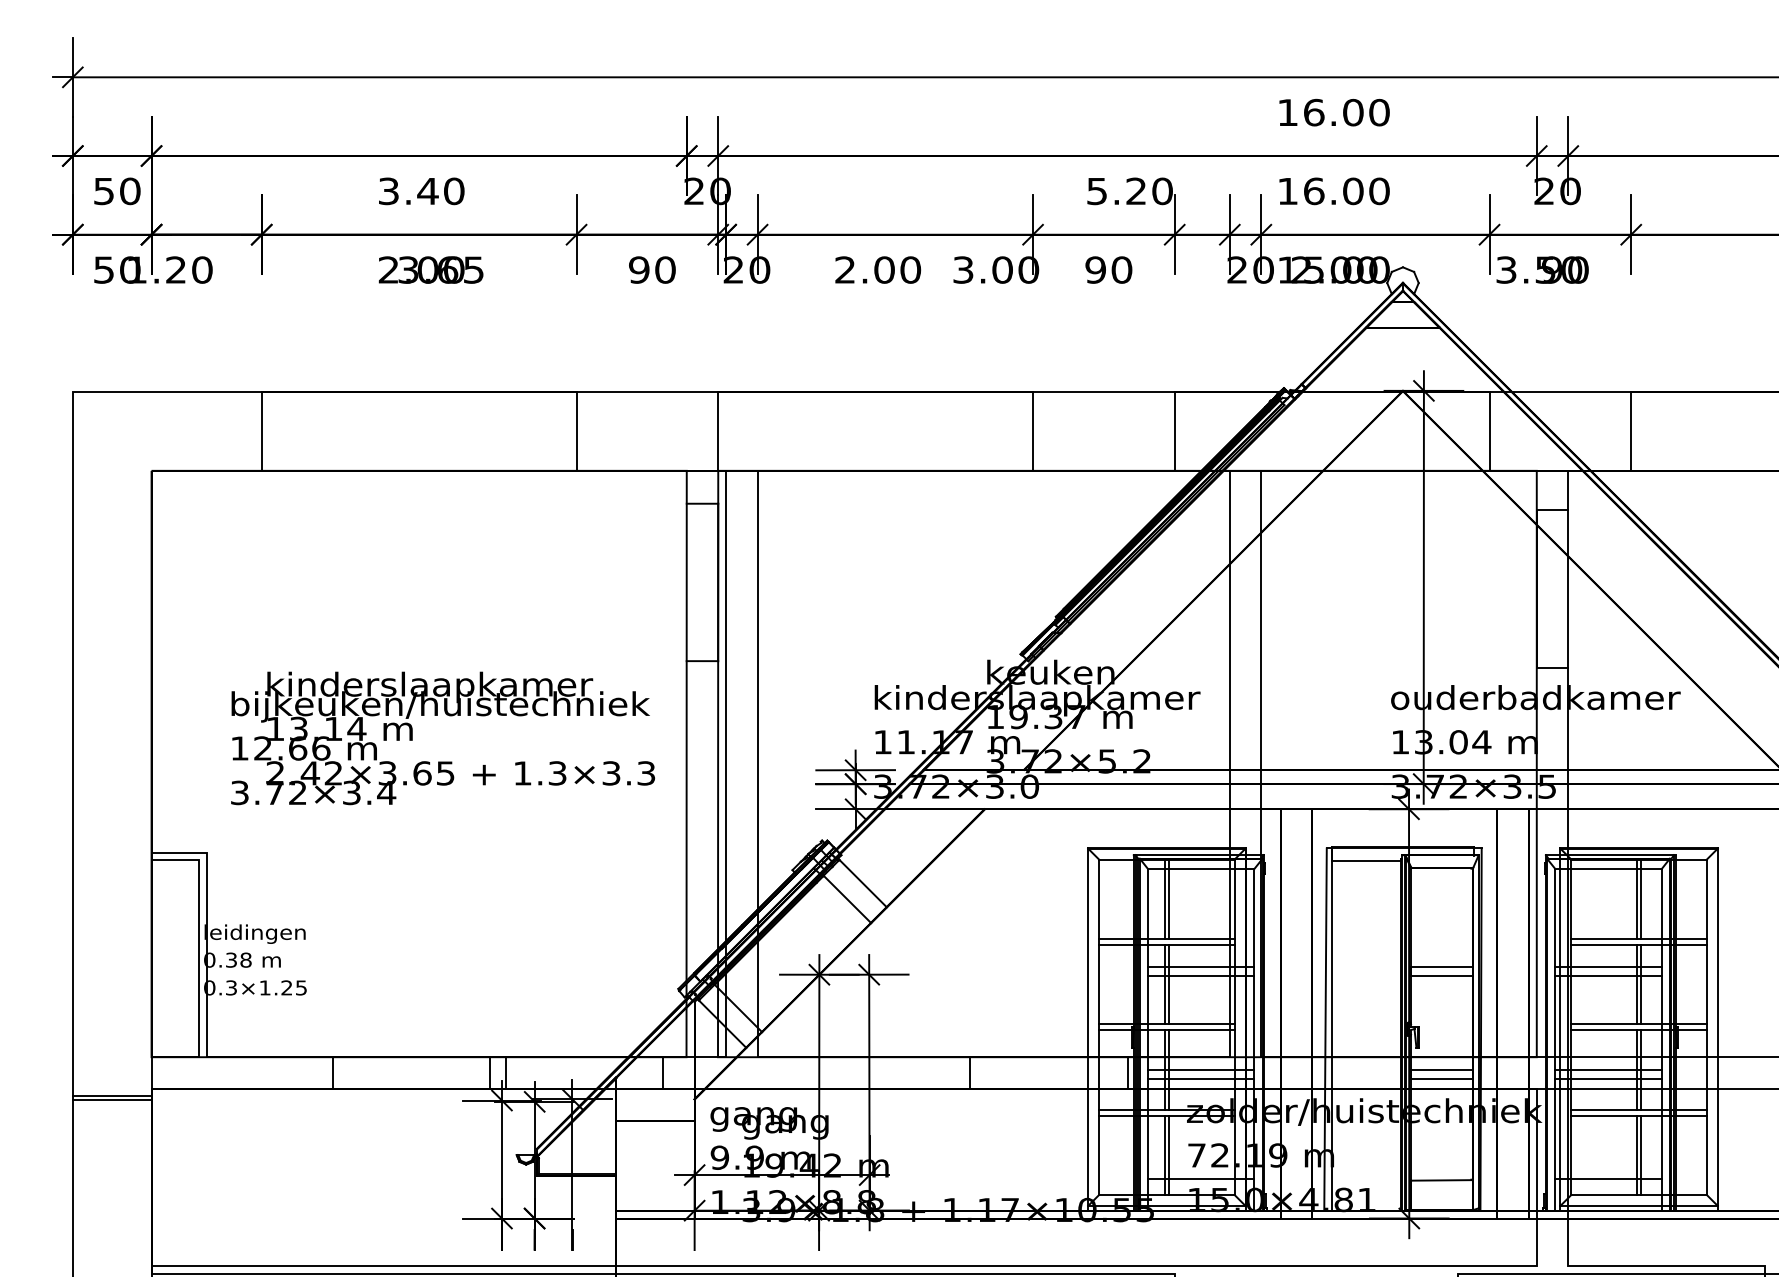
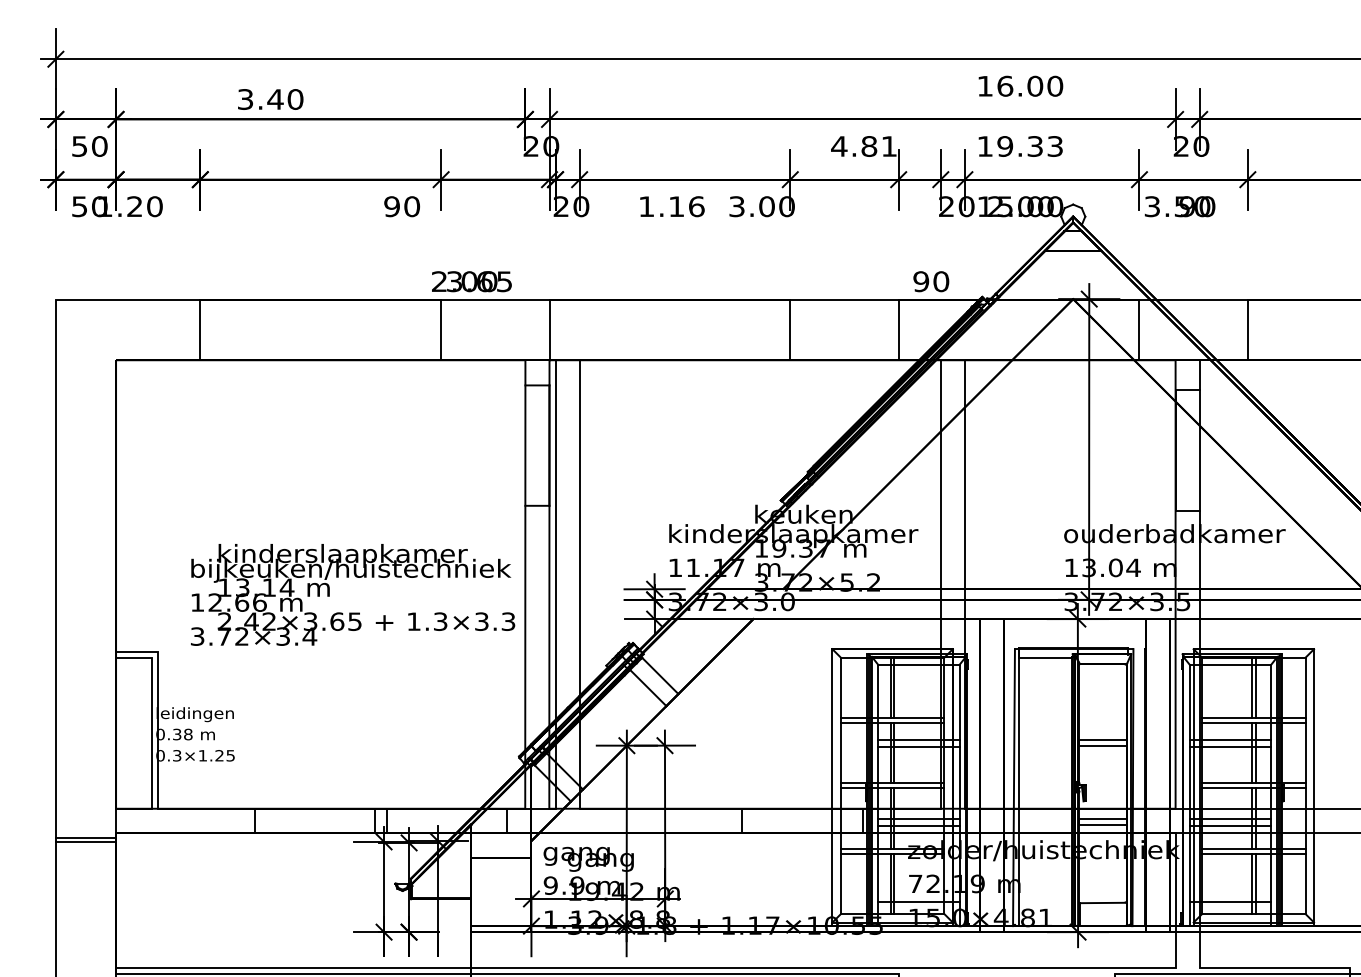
text: (421, 191) -> (270, 99), moved
text: (1130, 191) -> (864, 146), 5.20 -> 4.81
text: (1347, 191) -> (1030, 146), 16.00 -> 19.33
text: (430, 269) -> (471, 281), moved
text: (651, 269) -> (401, 206), moved
text: (877, 269) -> (671, 206), 2.00 -> 1.16
text: (1109, 269) -> (931, 281), moved
text: (443, 737) -> (353, 594), moved

